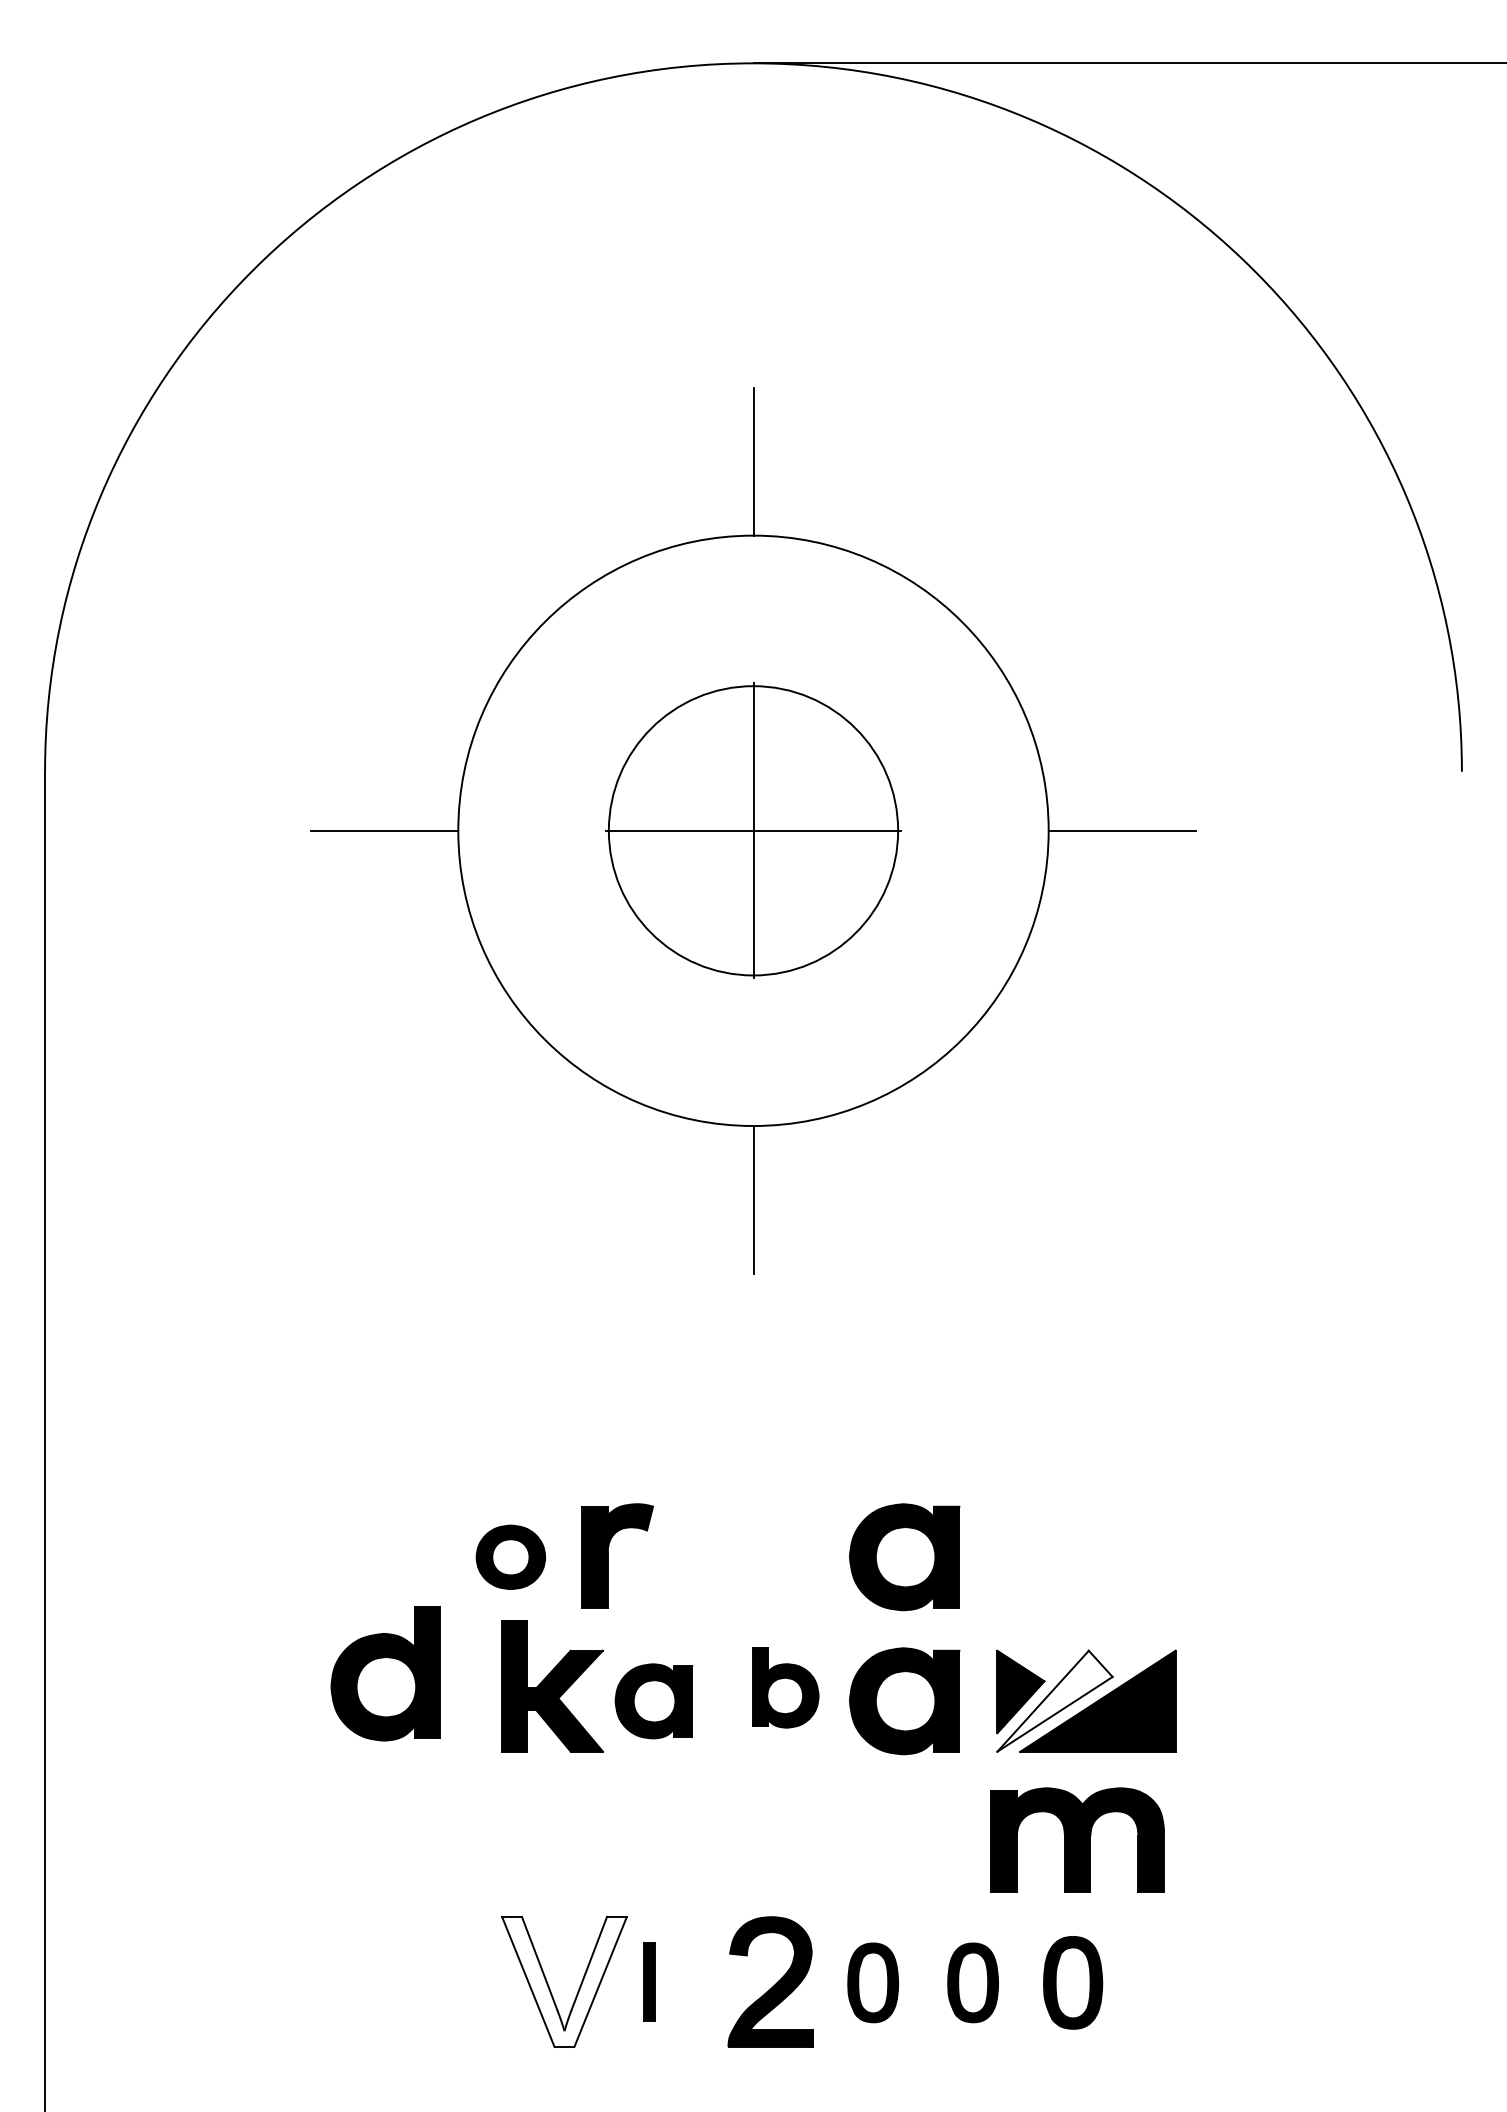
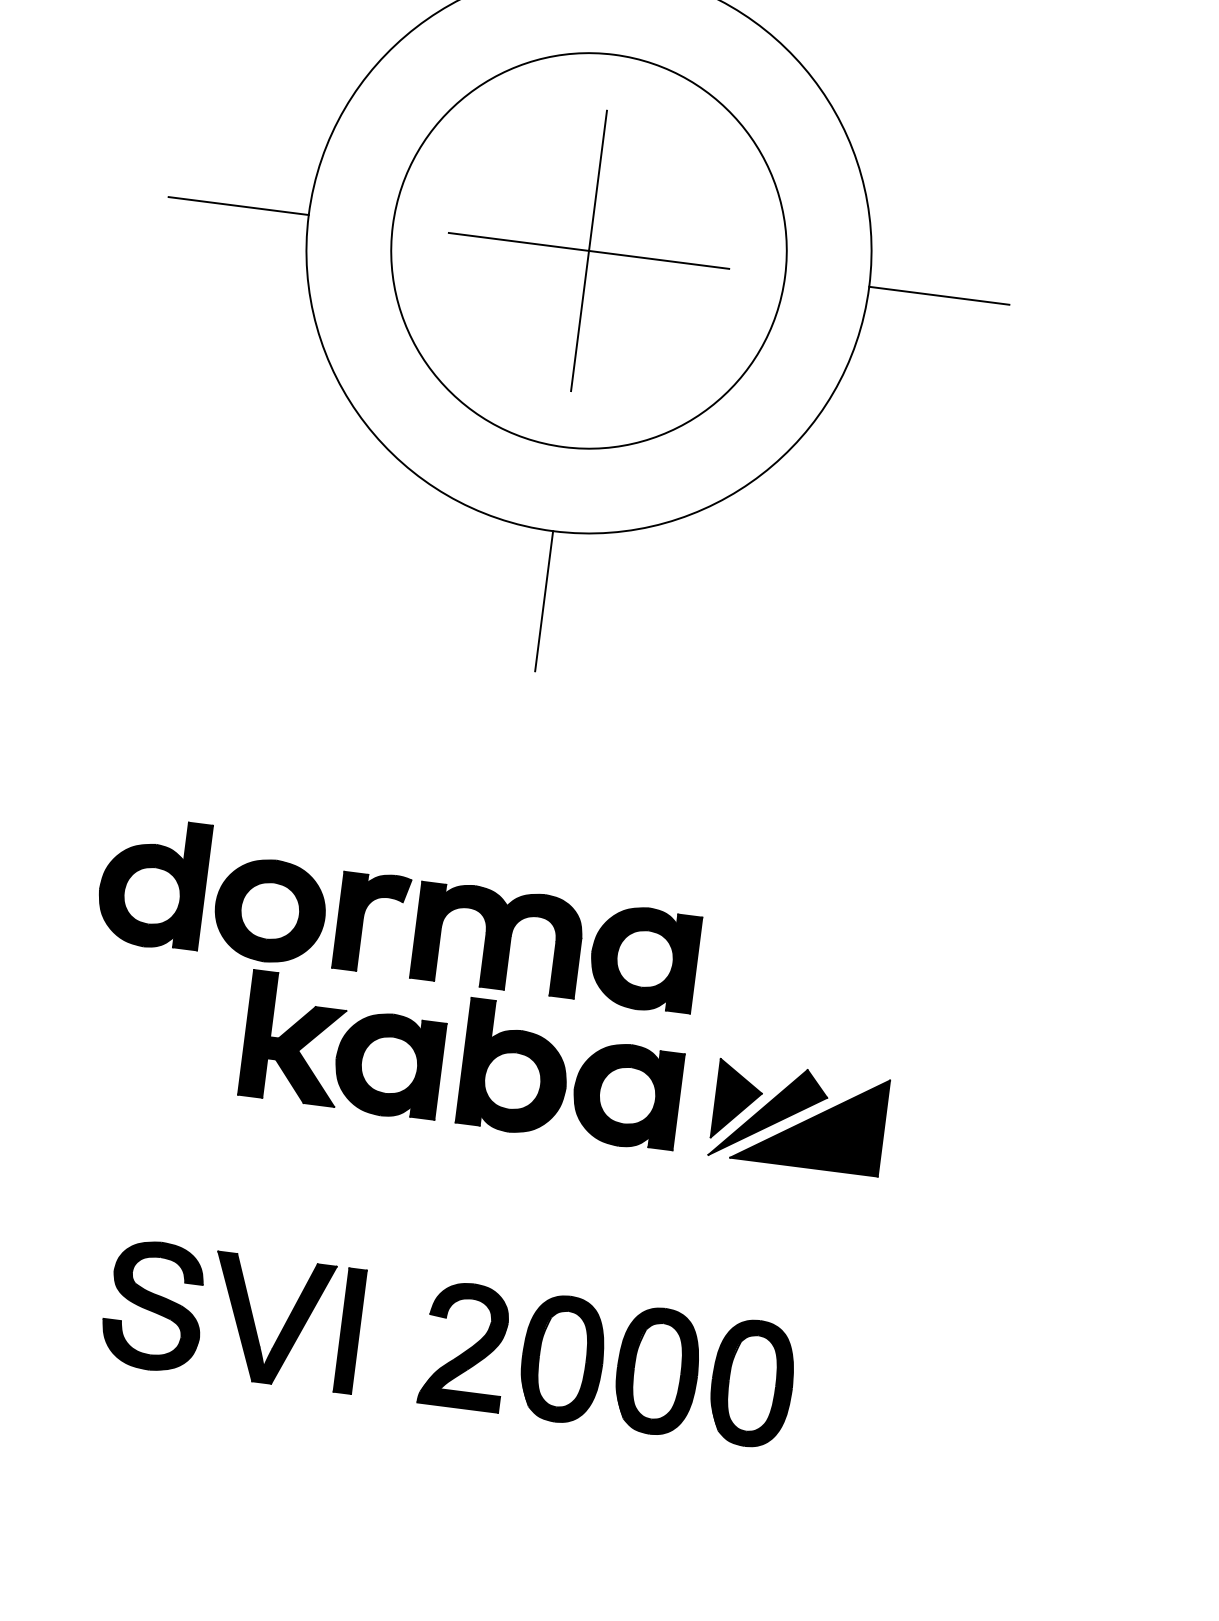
circle: (753, 830) -> (589, 250), size x1.43
part: (510, 1557) -> (269, 911), size x1.67
part: (385, 1673) -> (152, 882), moved
part: (785, 1687) -> (515, 1068), size x1.67
fill: (1054, 1700) -> (769, 1113), added
part: (653, 1701) -> (388, 1065), size x1.43
part: (1077, 1839) -> (498, 938), moved
part: (442, 1981) -> (153, 1305), added
fill: (564, 1981) -> (269, 1320), added
part: (649, 1981) -> (350, 1330), size x1.67
part: (872, 1982) -> (561, 1358), size x1.67
part: (972, 1982) -> (656, 1370), size x1.67
part: (1072, 1982) -> (751, 1383), size x1.43

